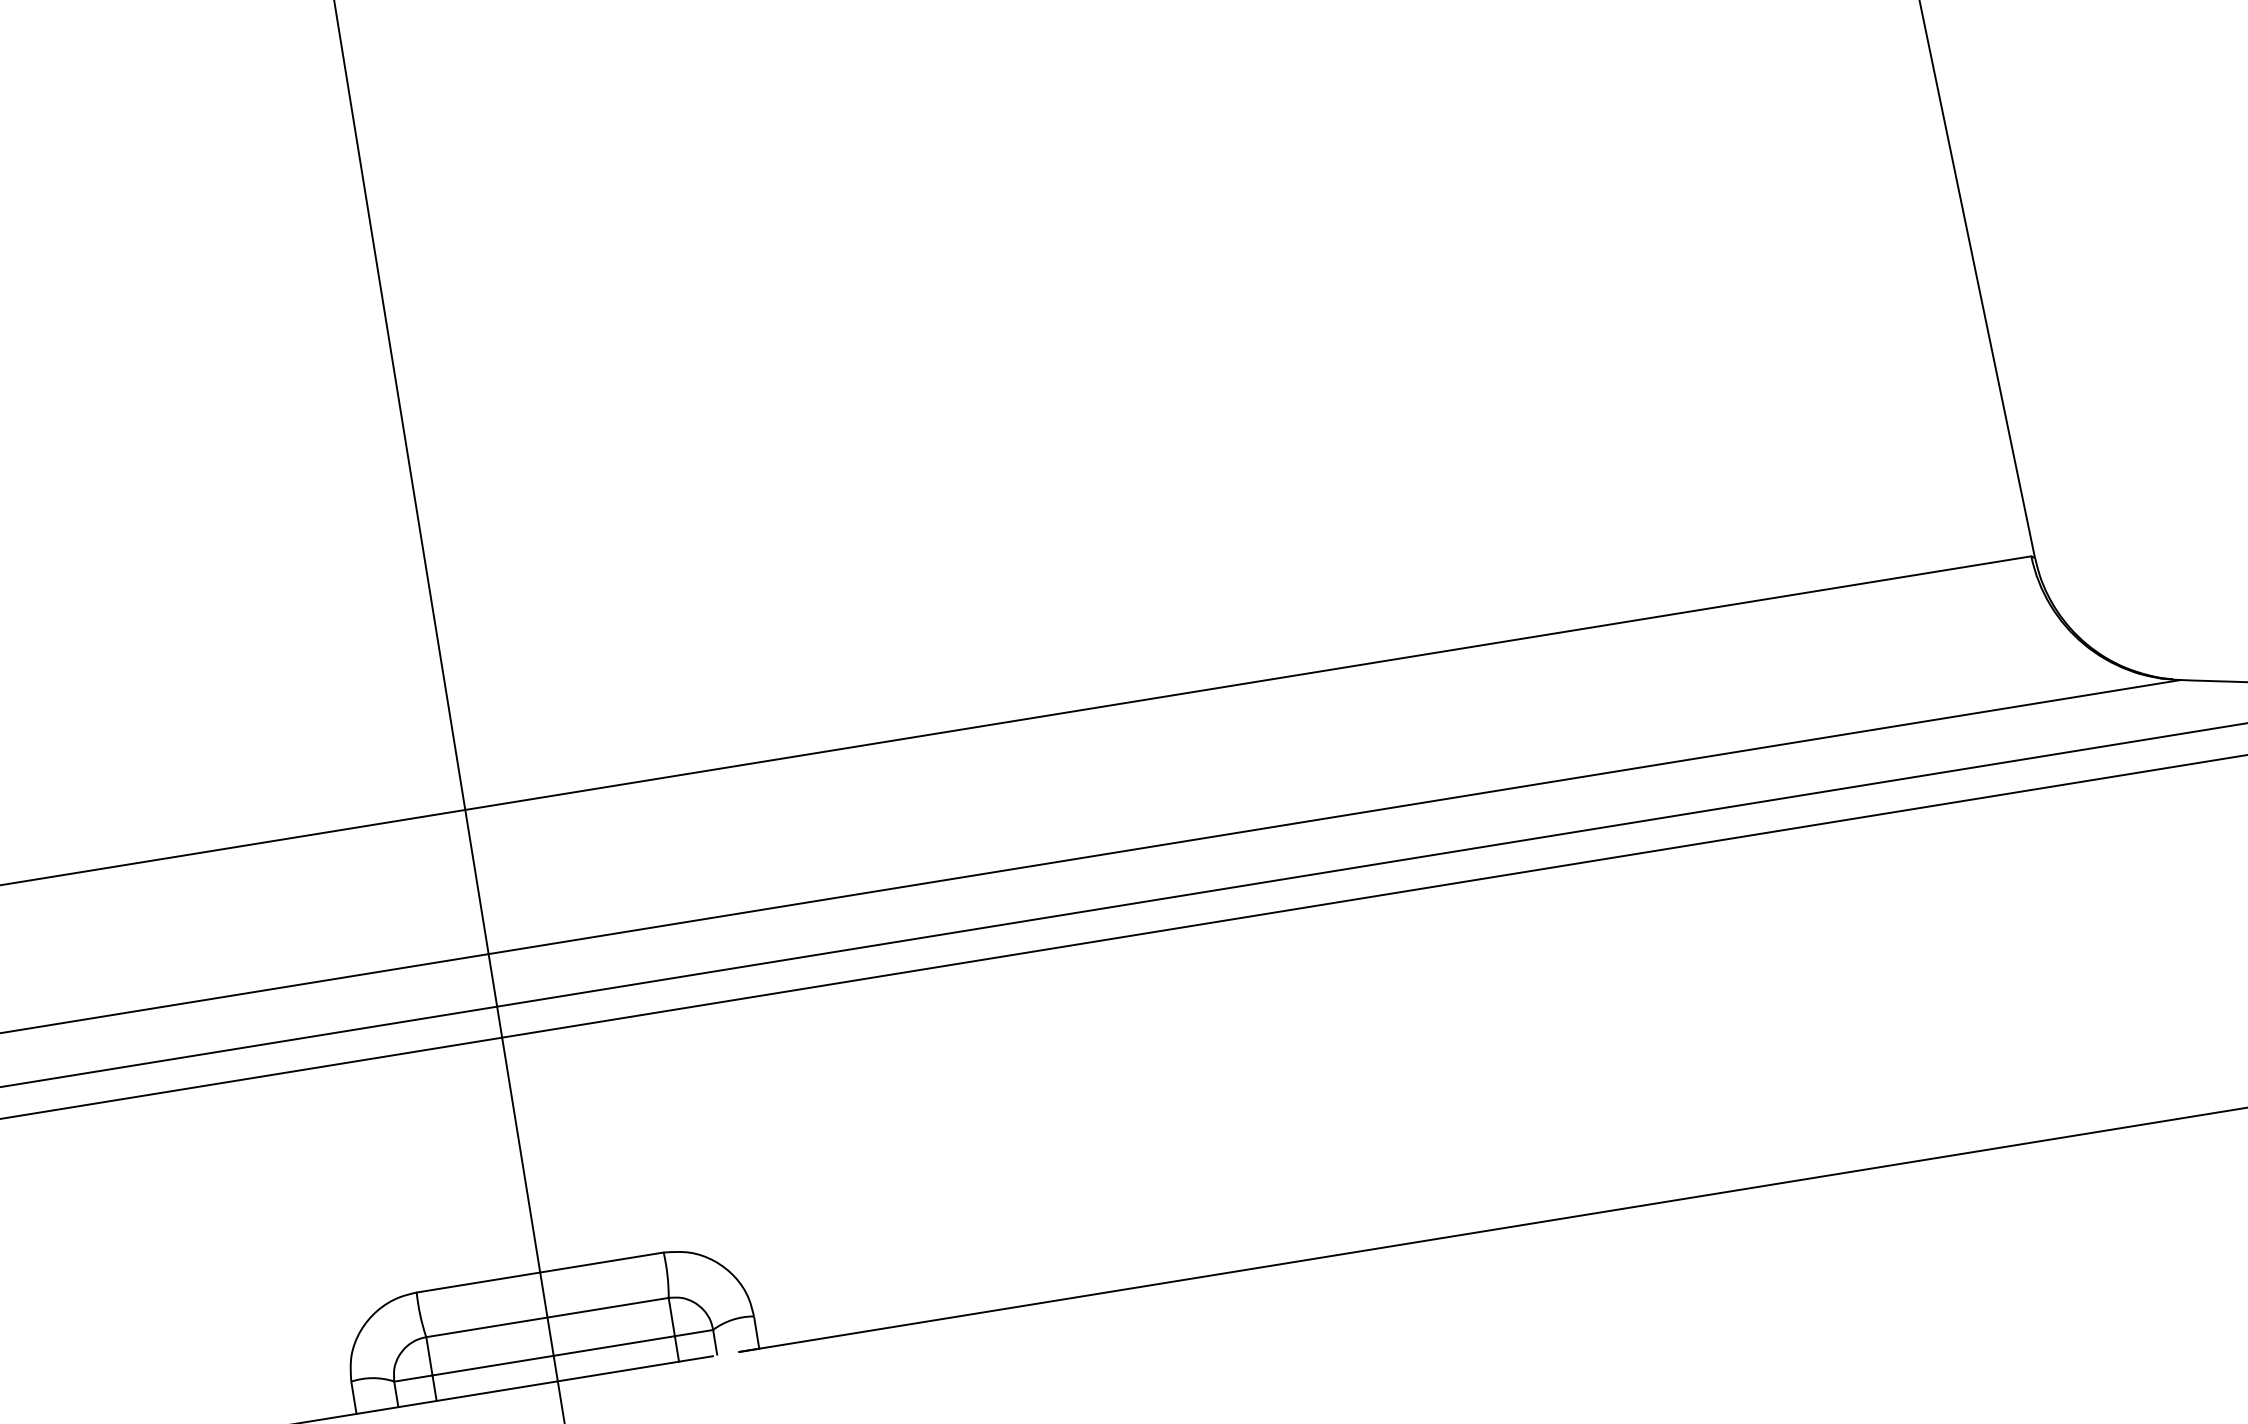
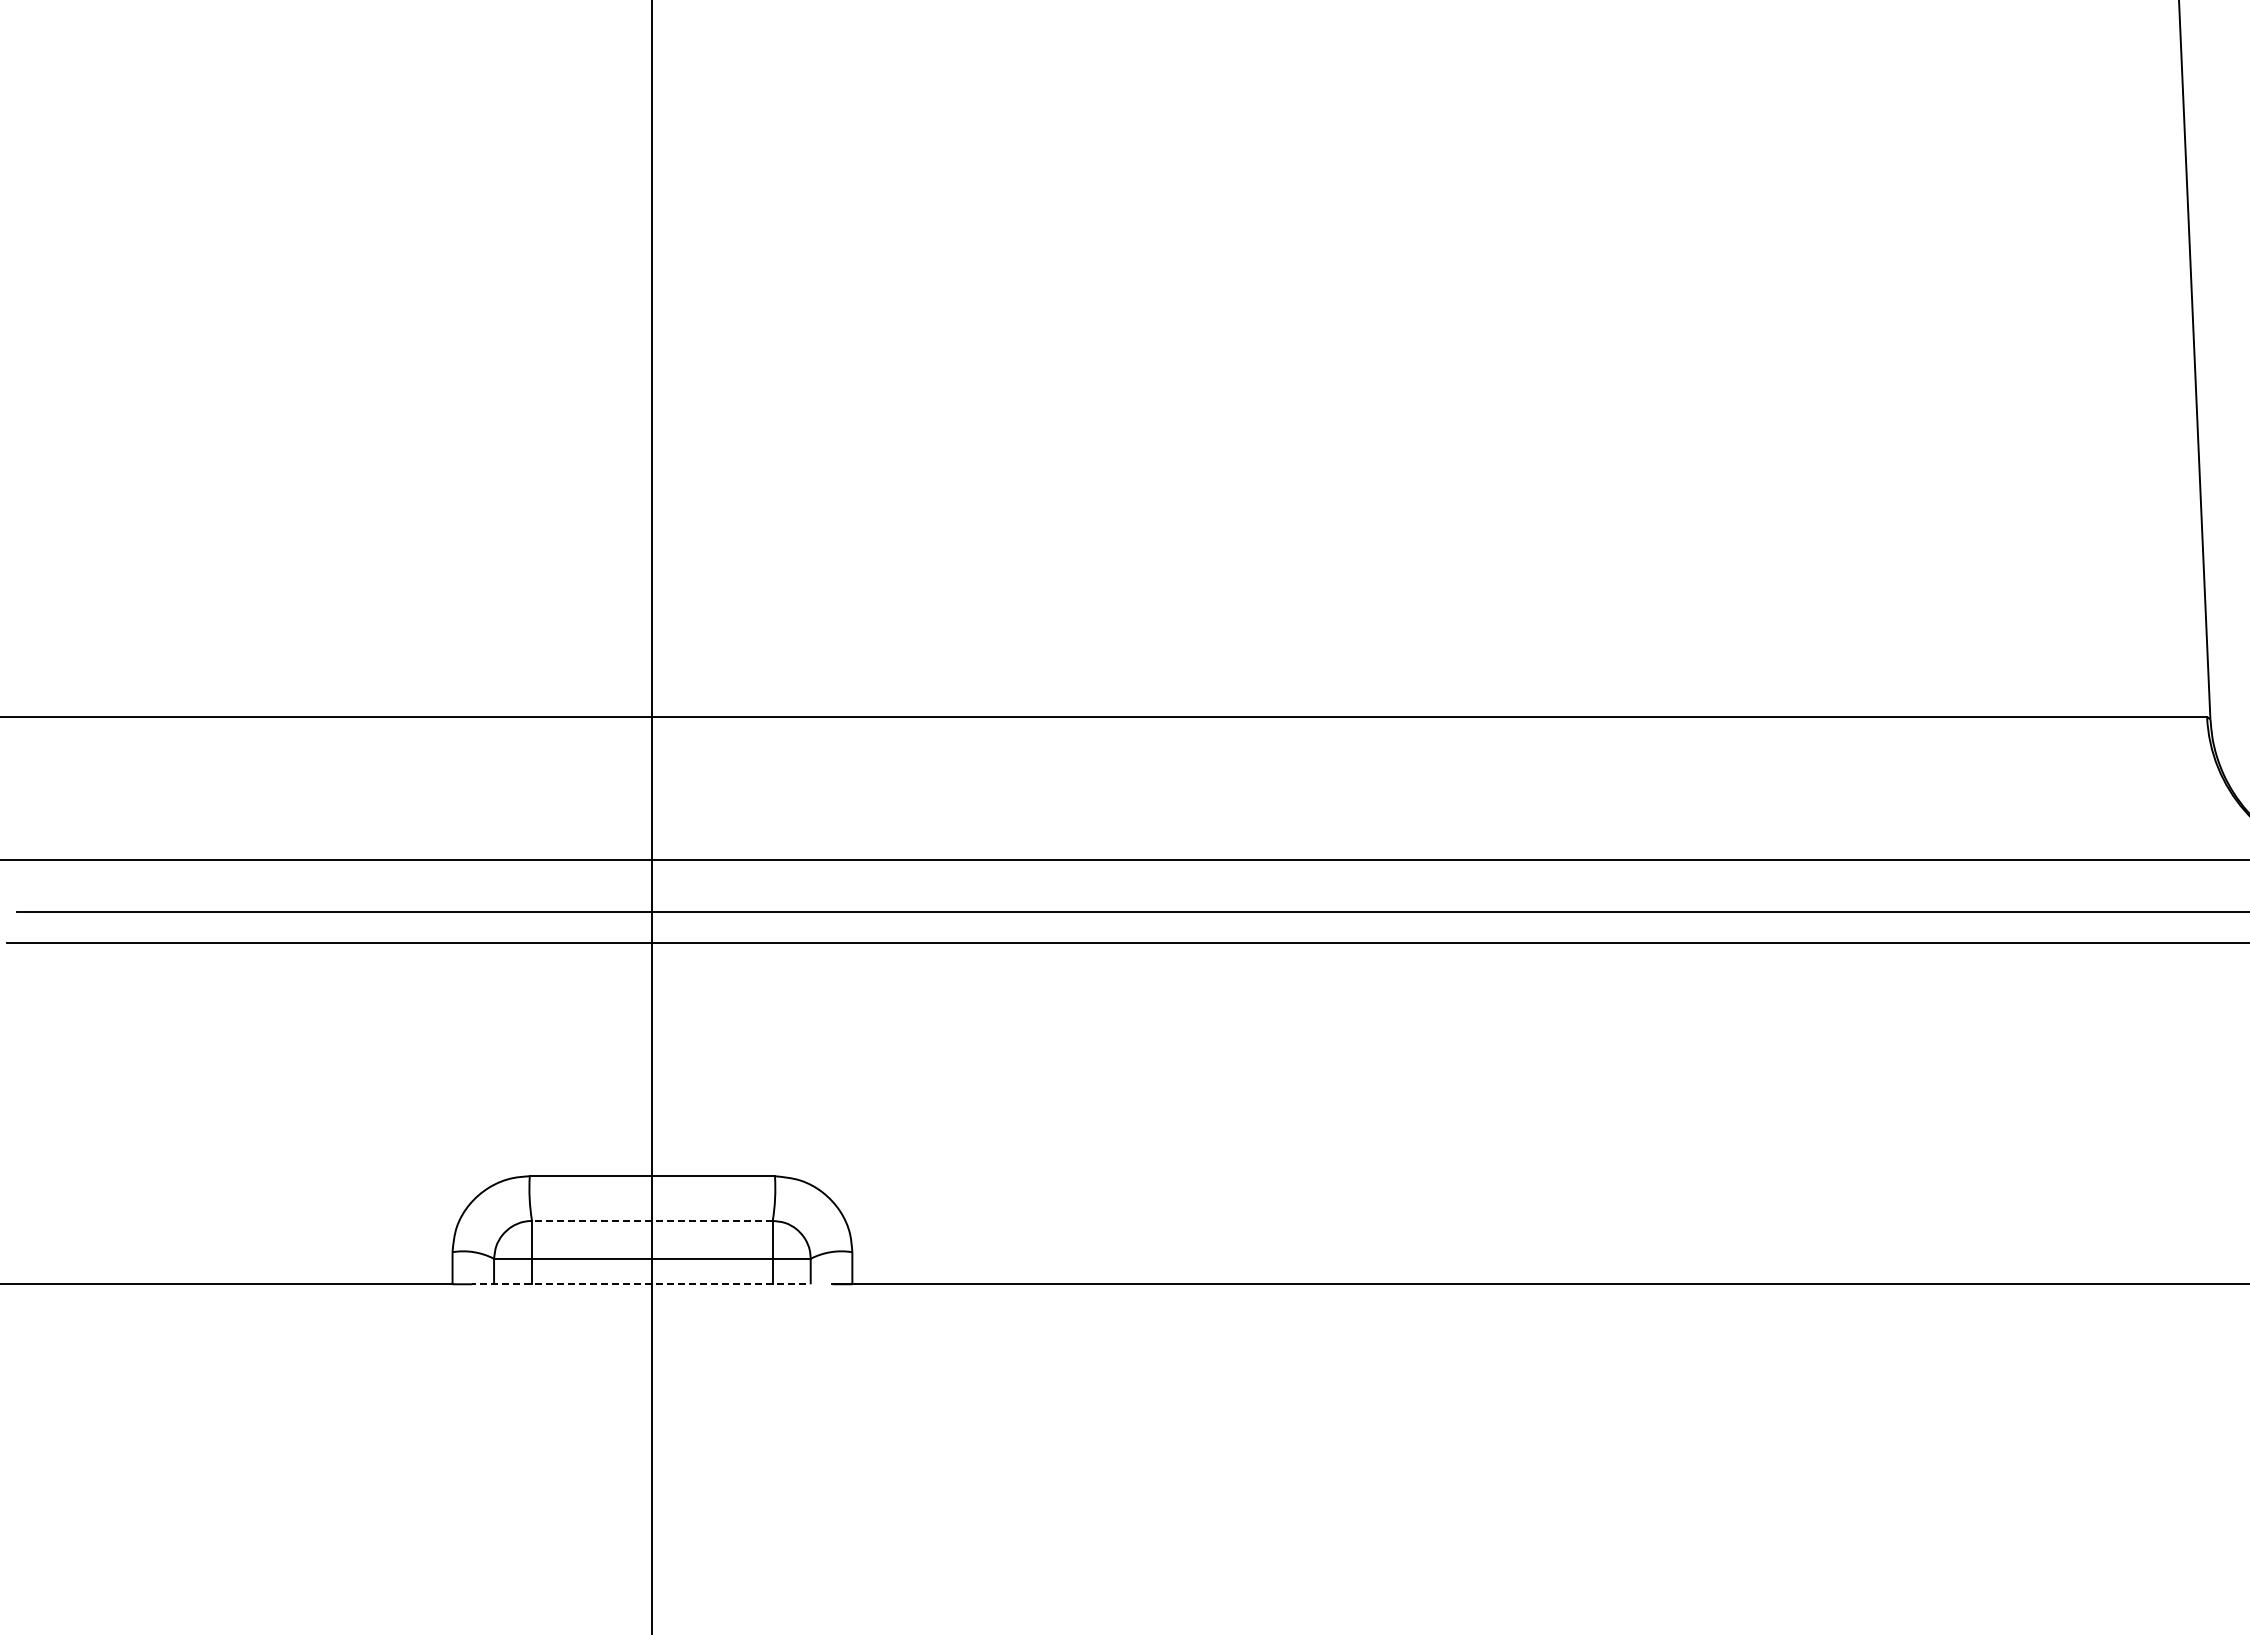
line: (546, 1317) -> (651, 1220), solid -> dashed
line: (544, 1383) -> (639, 1284), solid -> dashed

